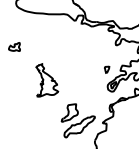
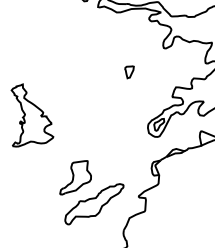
part: (107, 69) -> (130, 71), moved

